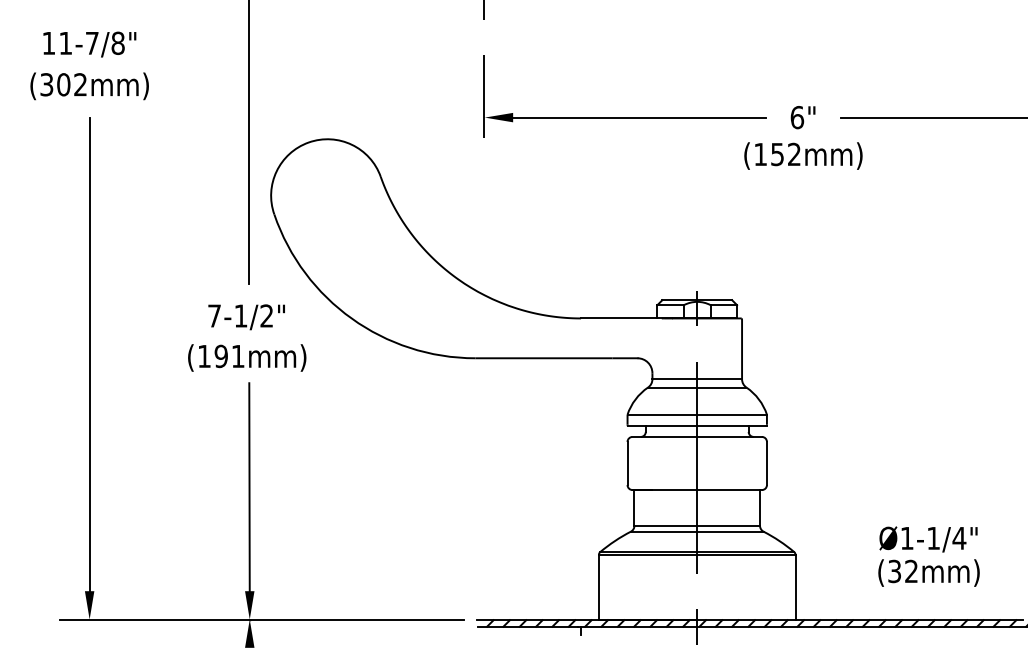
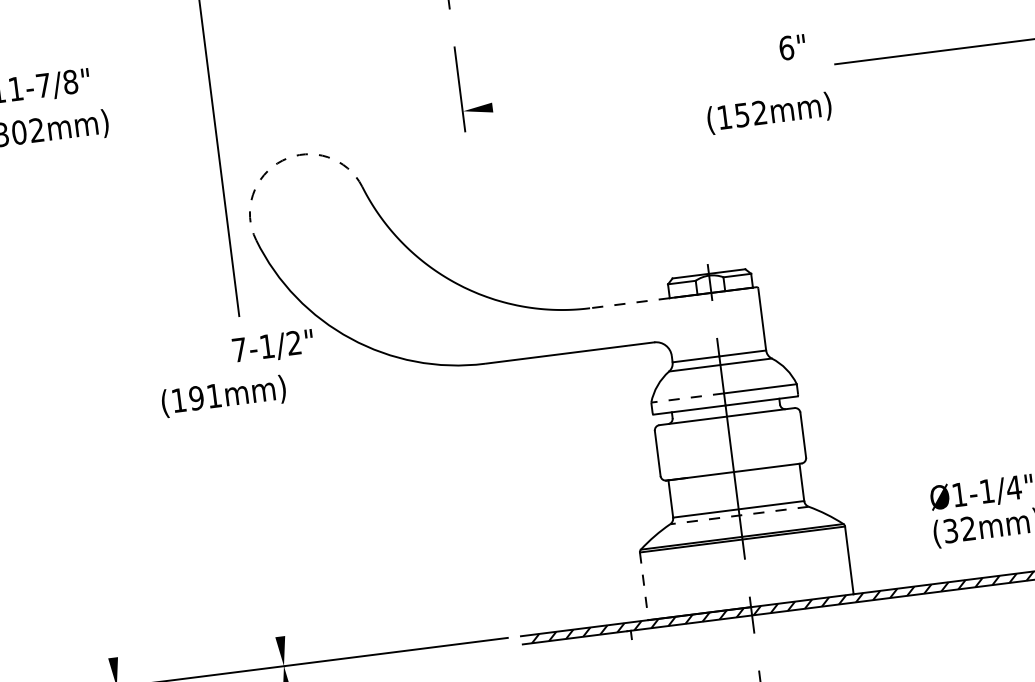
line: (639, 117) -> (624, 90), removed
text: (802, 117) -> (791, 47), moved
arc: (308, 142) -> (282, 160), solid -> dashed
text: (803, 155) -> (769, 112), moved
text: (246, 317) -> (273, 347), moved
line: (618, 318) -> (629, 303), solid -> dashed
line: (89, 354) -> (81, 410), removed
text: (247, 357) -> (224, 395), moved
line: (662, 414) -> (687, 397), solid -> dashed
line: (249, 487) -> (266, 528), removed
line: (696, 531) -> (738, 515), solid -> dashed
line: (598, 587) -> (643, 586), solid -> dashed

